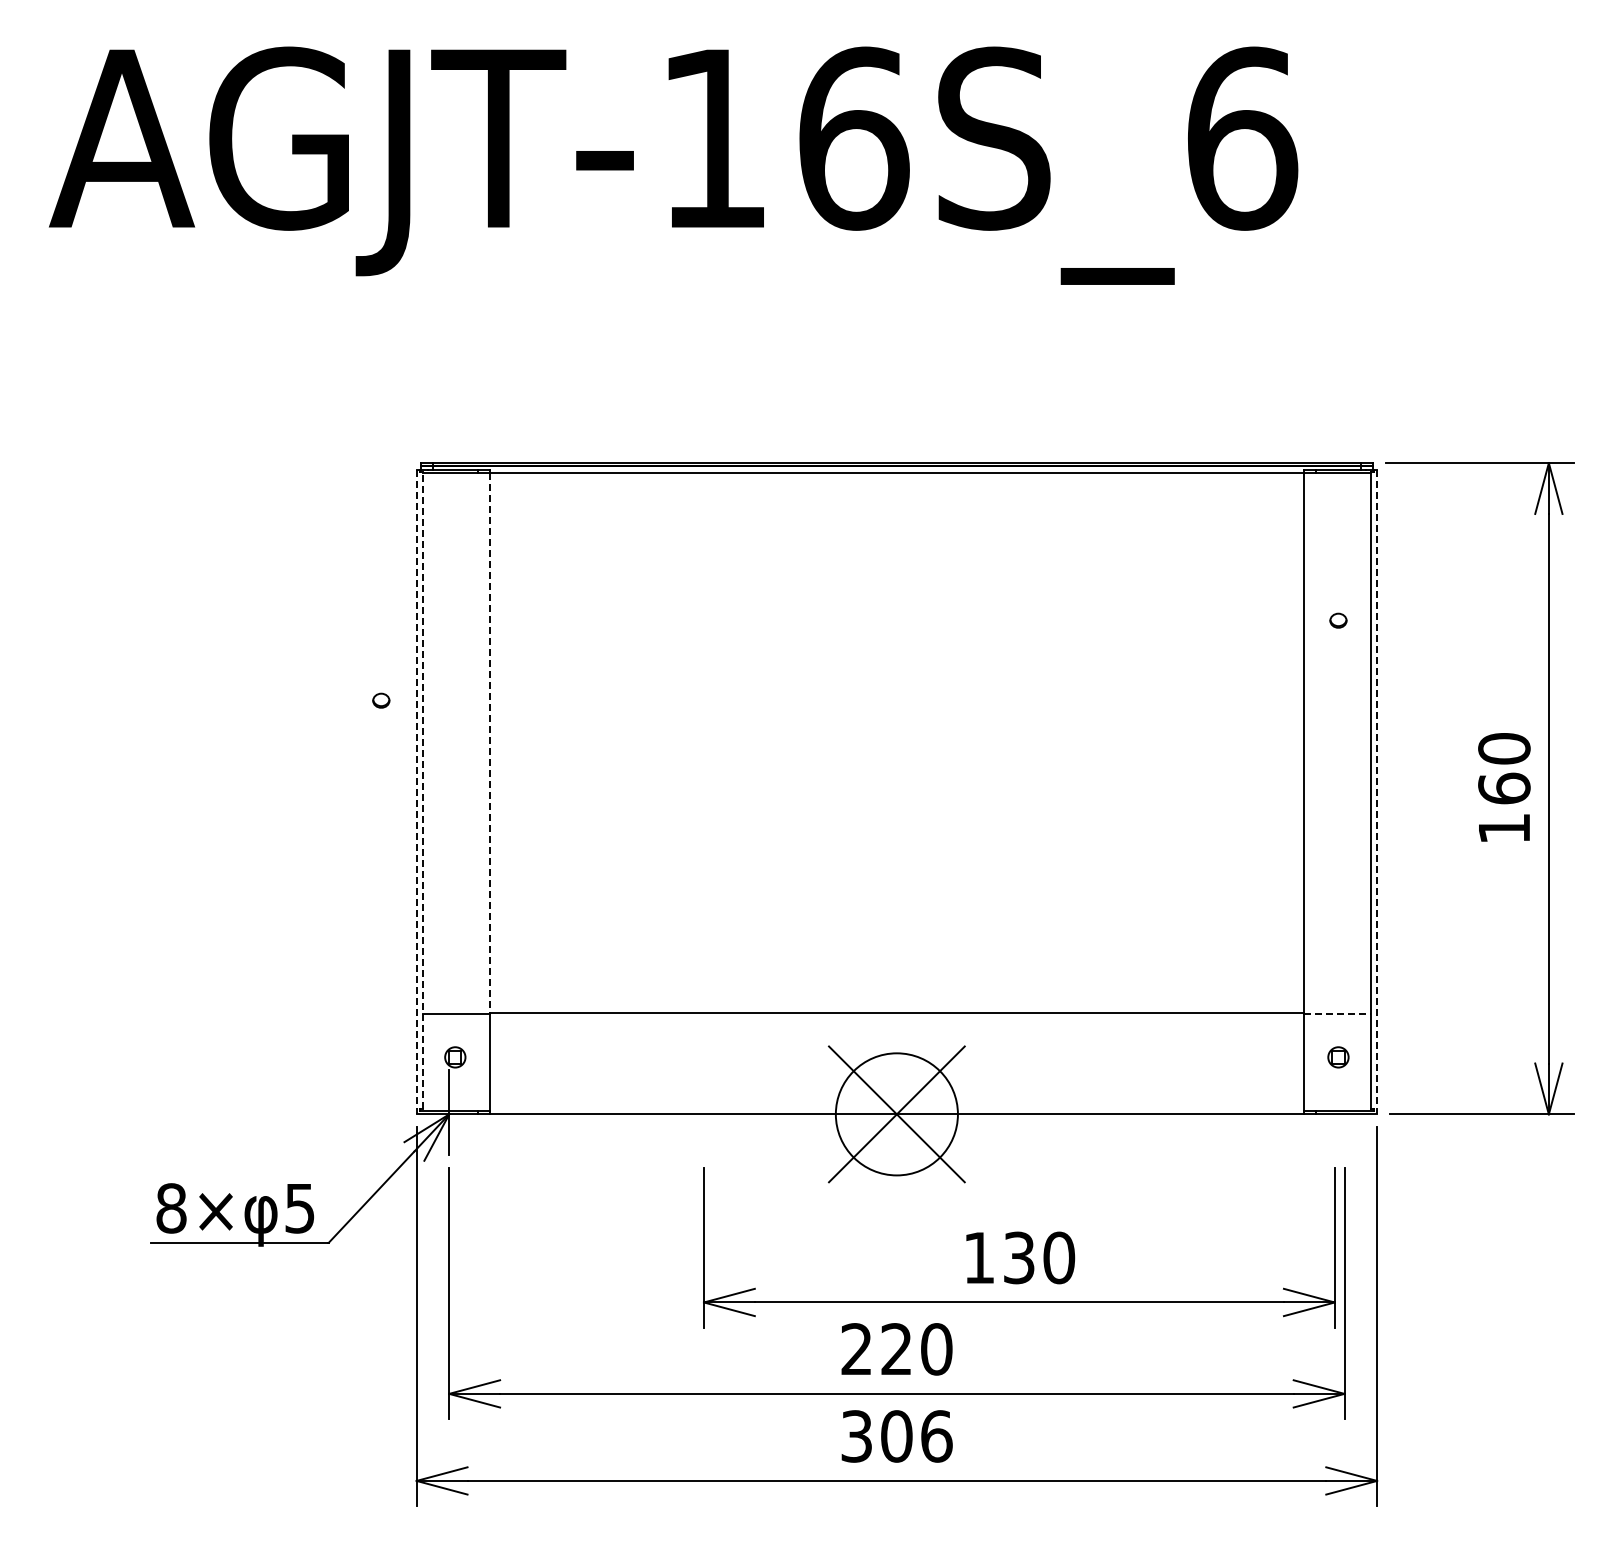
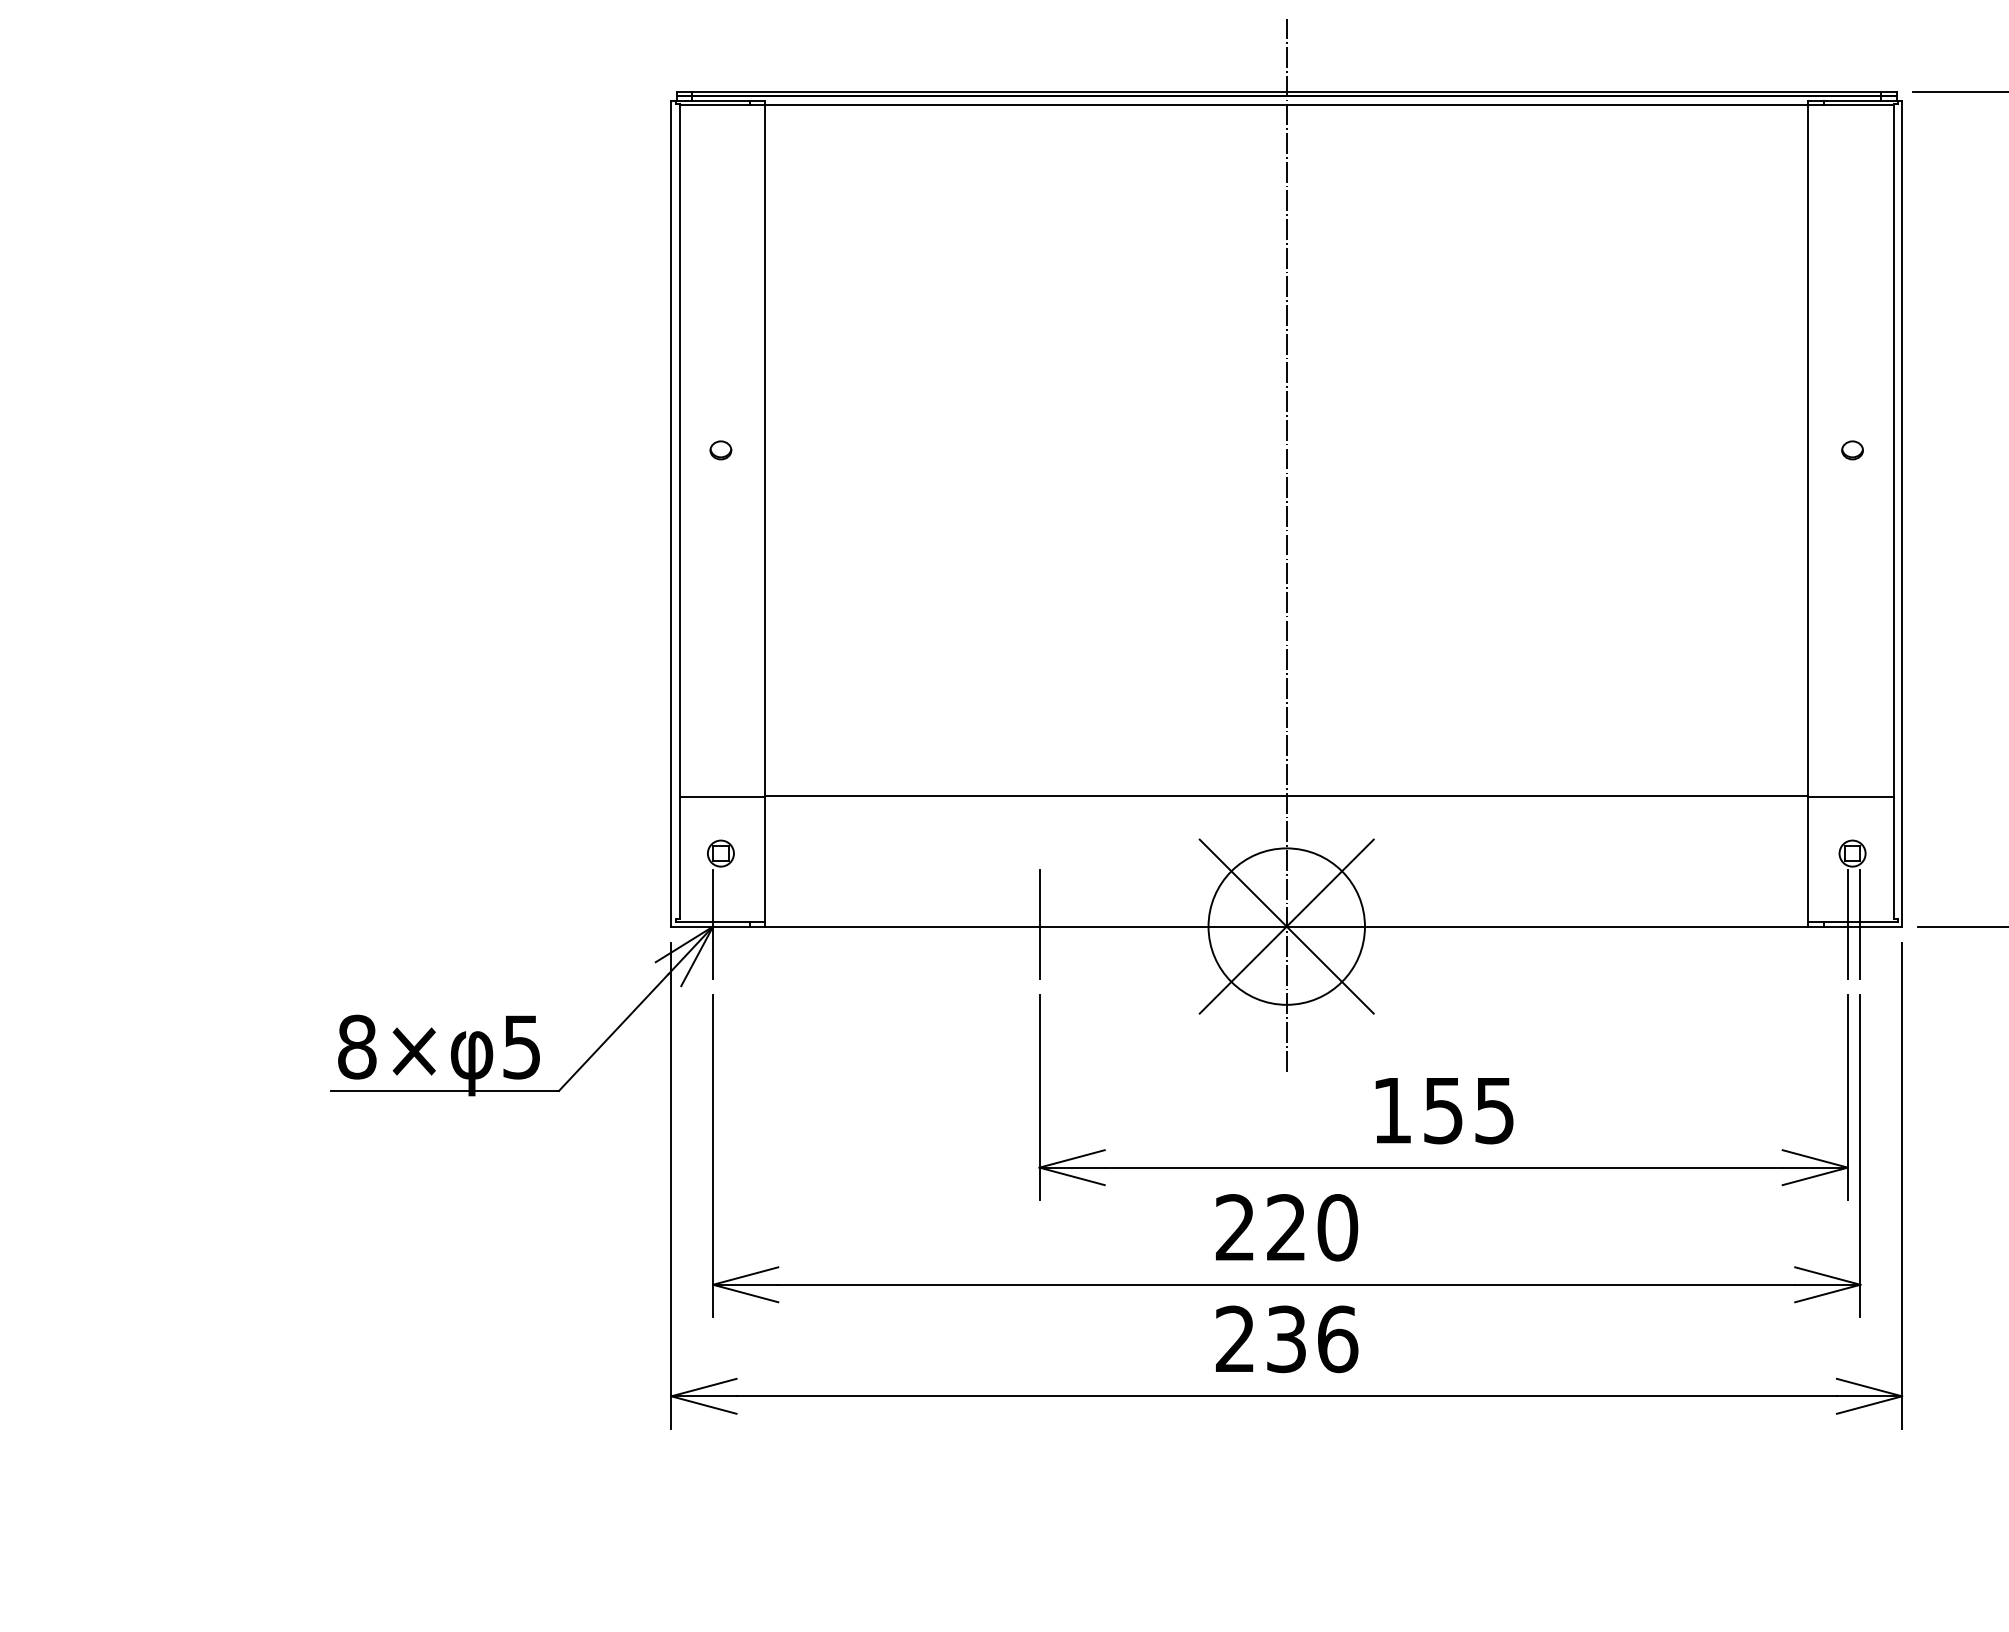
part: (1338, 620) -> (1852, 450), moved
part: (381, 700) -> (721, 450), moved
line: (489, 743) -> (764, 451), dashed -> solid
line: (423, 789) -> (680, 510), dashed -> solid
line: (416, 792) -> (671, 514), dashed -> solid
line: (1377, 792) -> (1902, 514), dashed -> solid
line: (896, 816) -> (1286, 544), added
line: (1337, 1013) -> (1851, 797), dashed -> solid
line: (703, 1112) -> (1038, 924), added
line: (1334, 1112) -> (1847, 924), added
line: (1344, 1112) -> (1860, 924), added
text: (1039, 1257) -> (1469, 1110), 130 -> 155
text: (876, 1436) -> (1260, 1339), 306 -> 236

